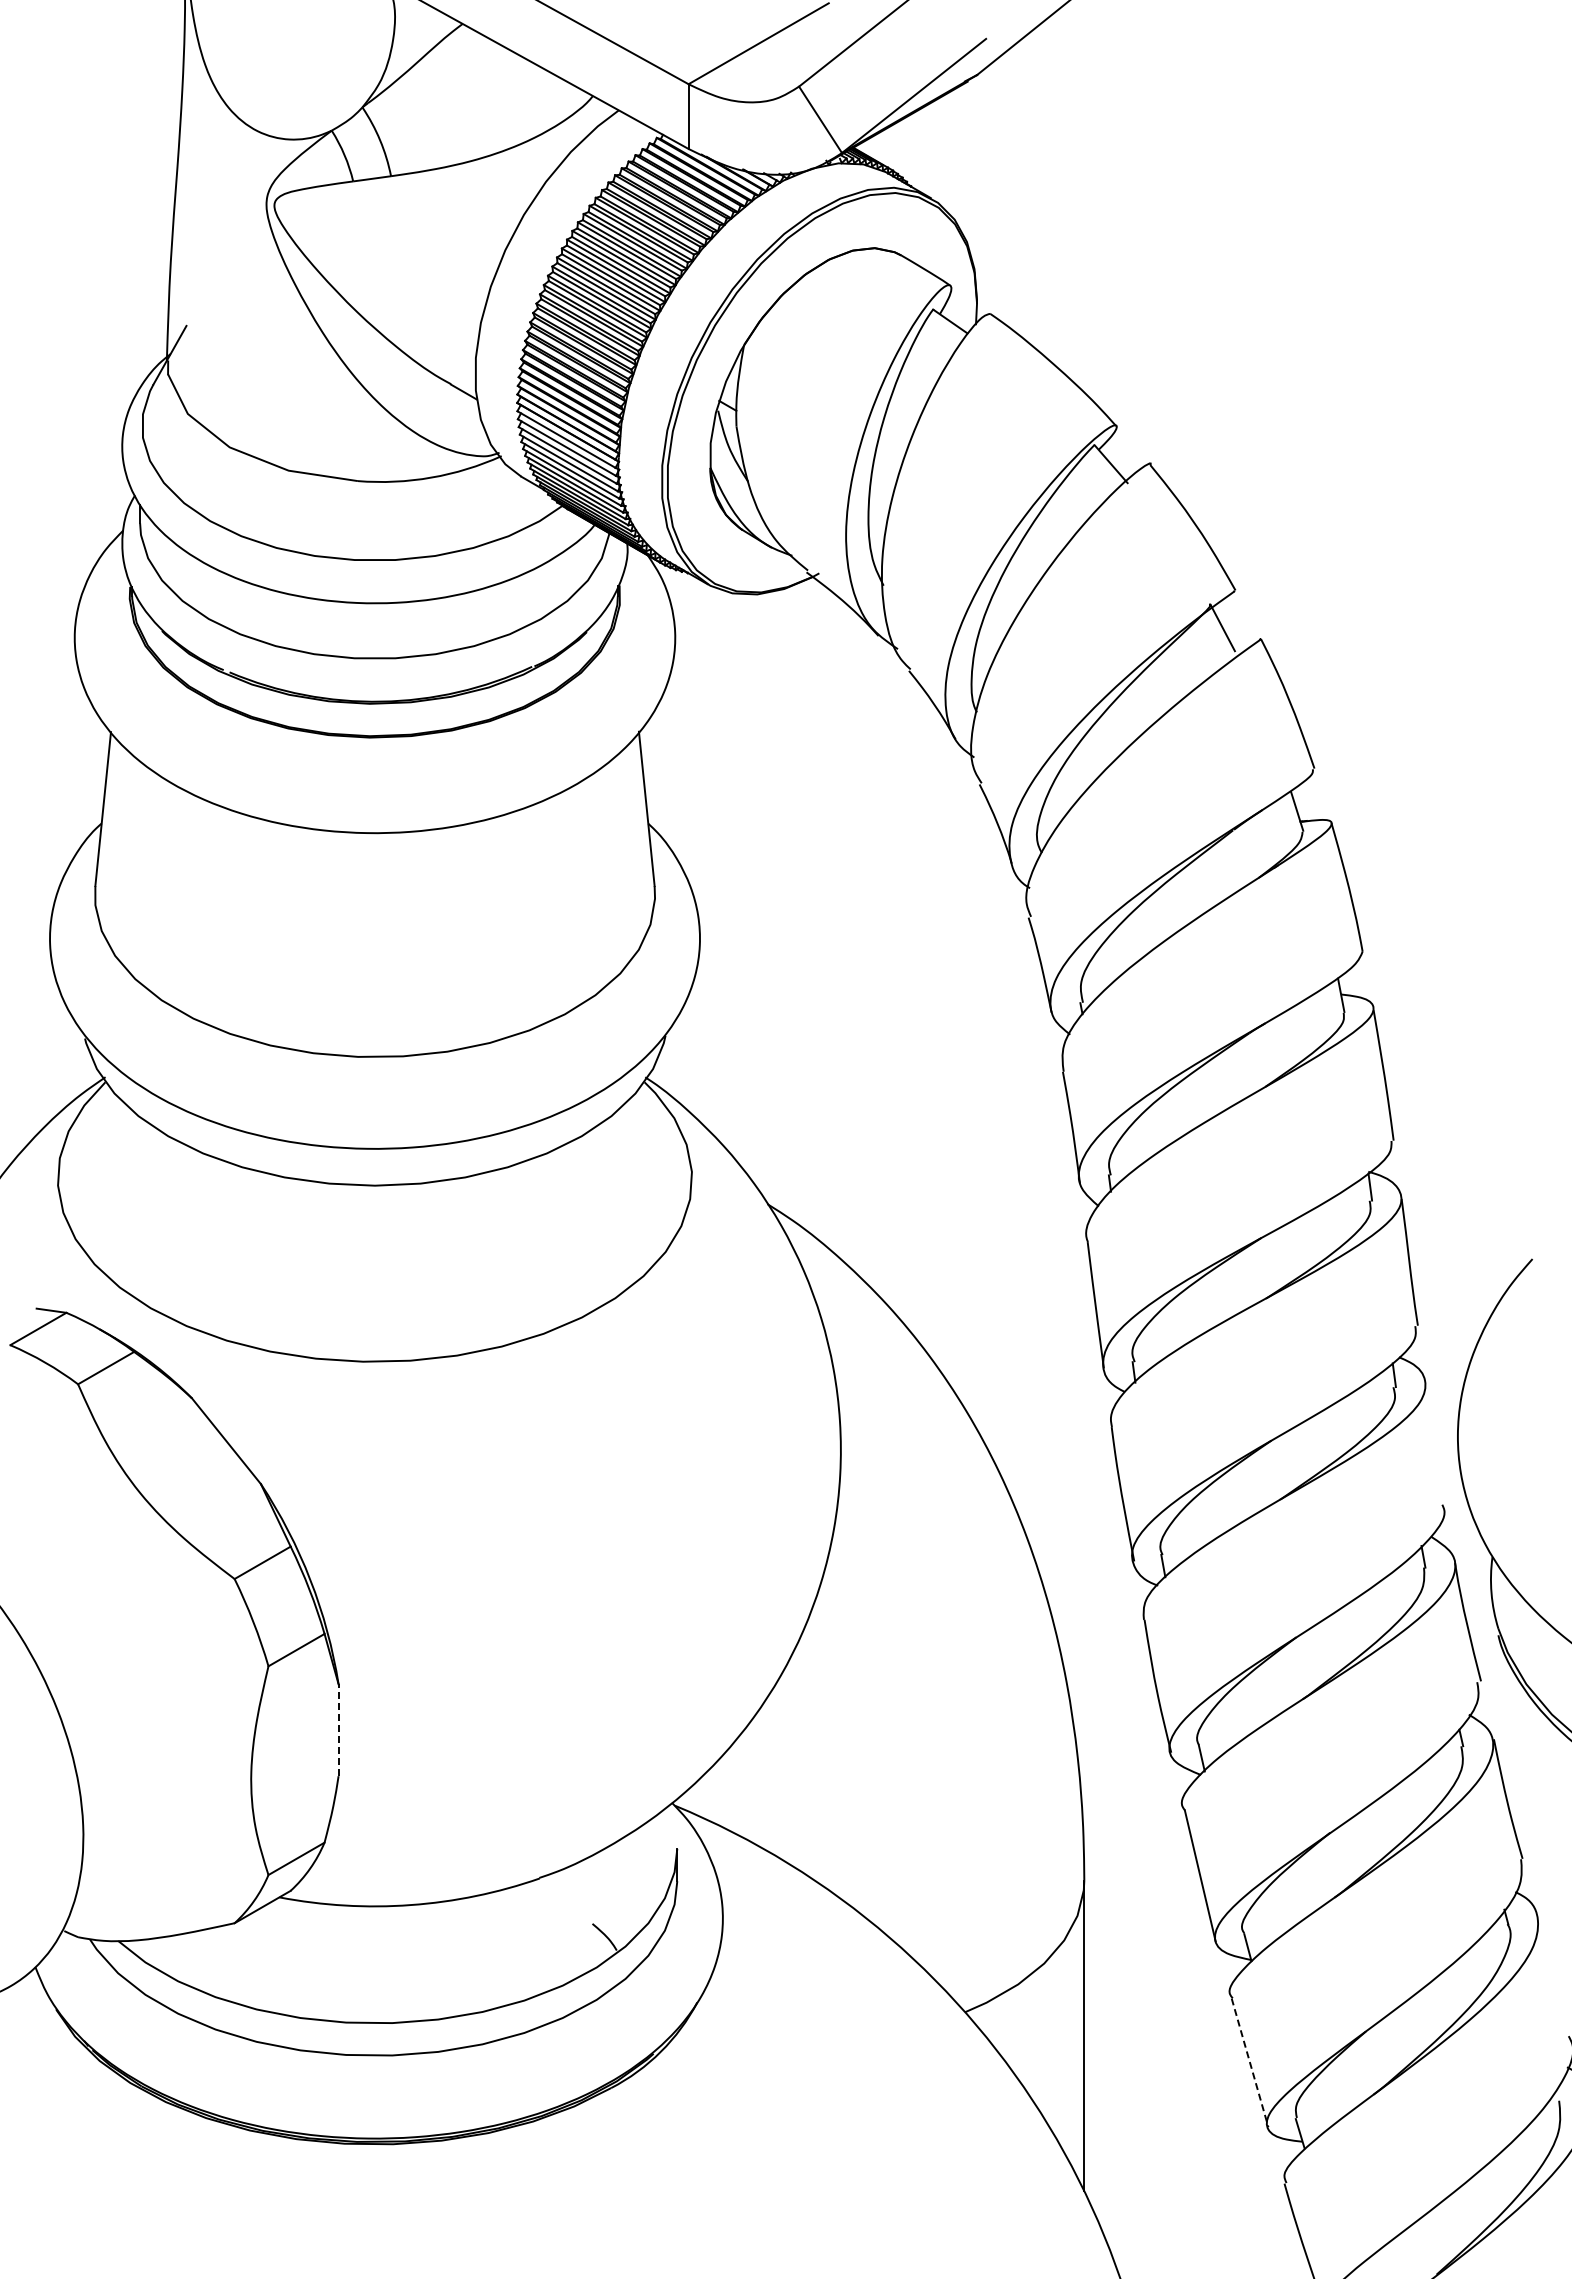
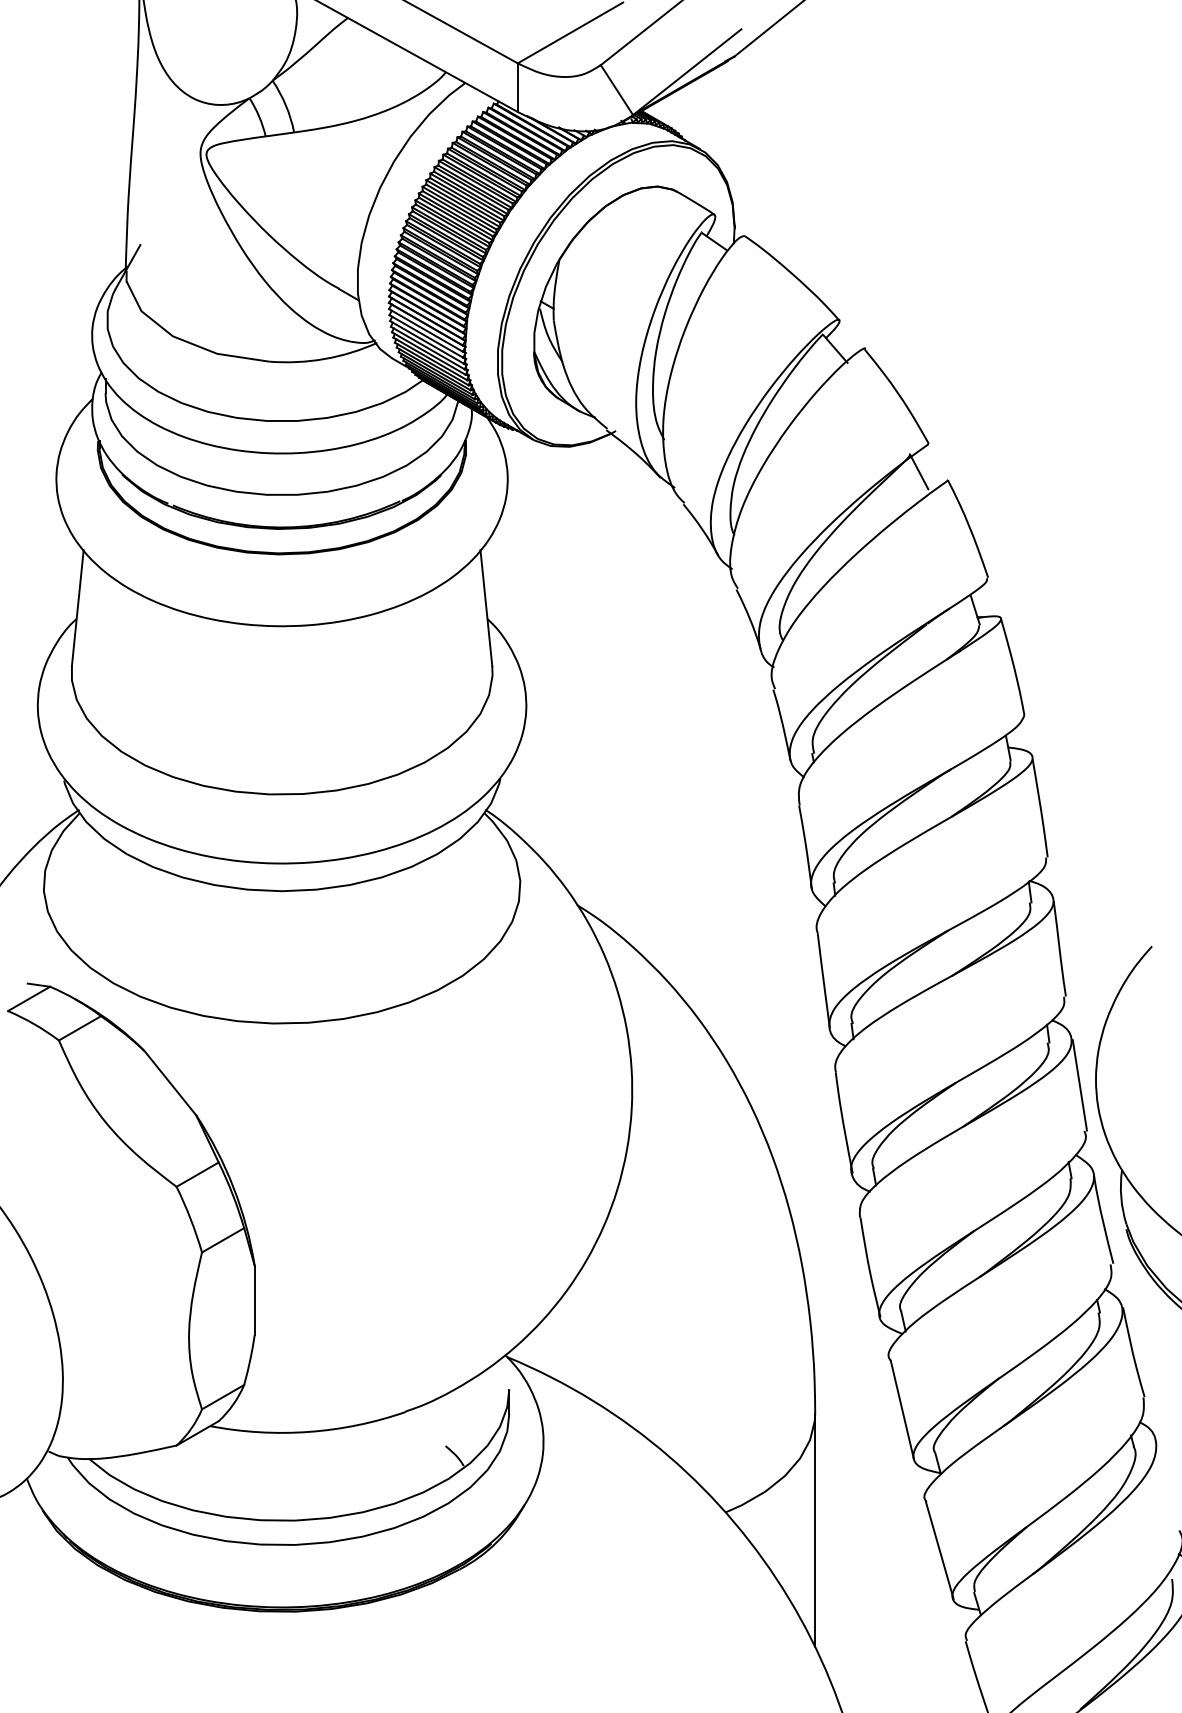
line: (1436, 1443) -> (1079, 1084), added
line: (338, 1730) -> (254, 1300), dashed -> solid
line: (1250, 2062) -> (940, 1550), dashed -> solid

